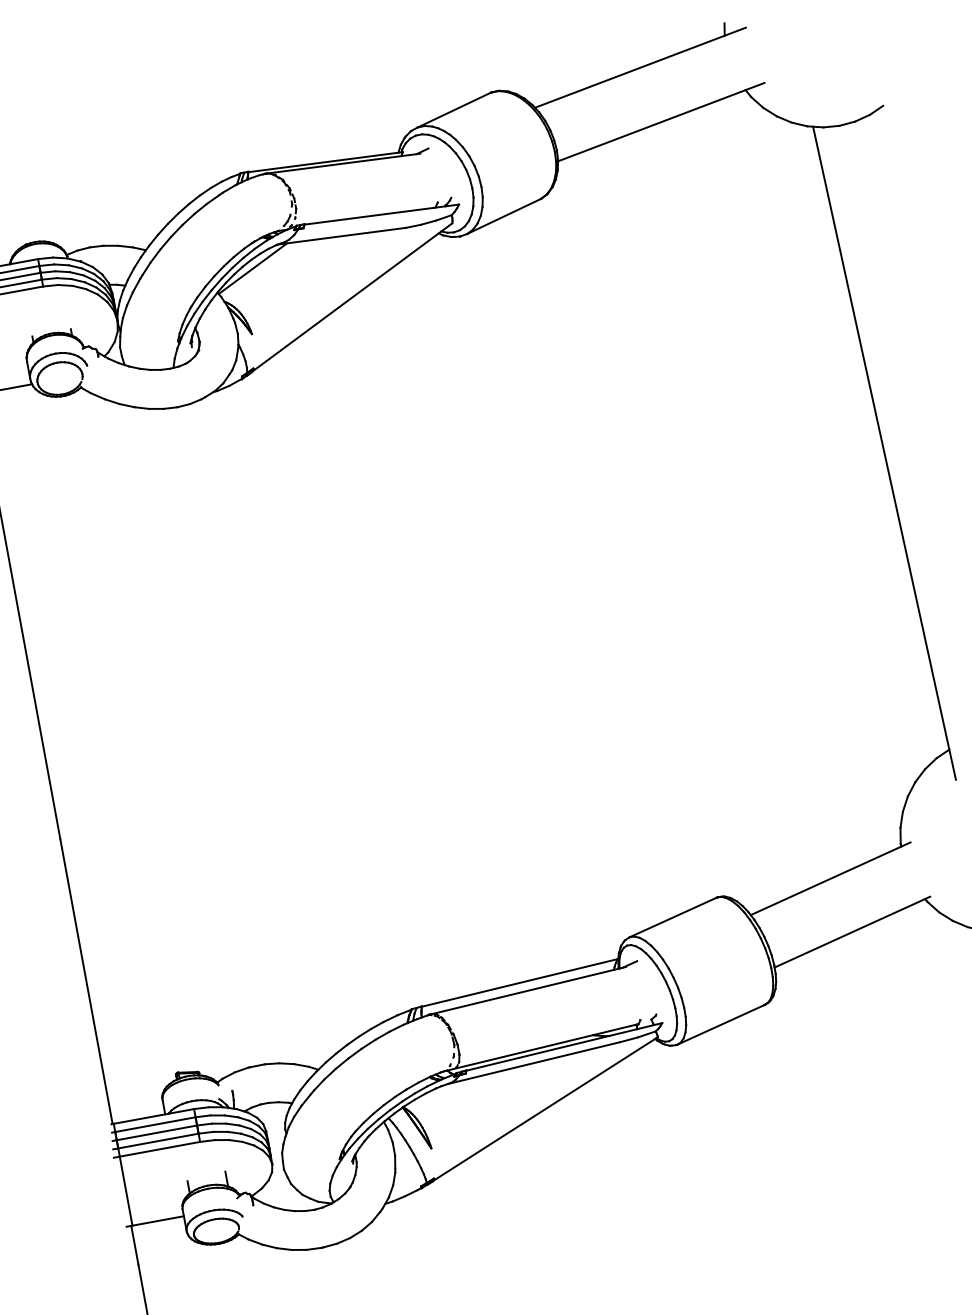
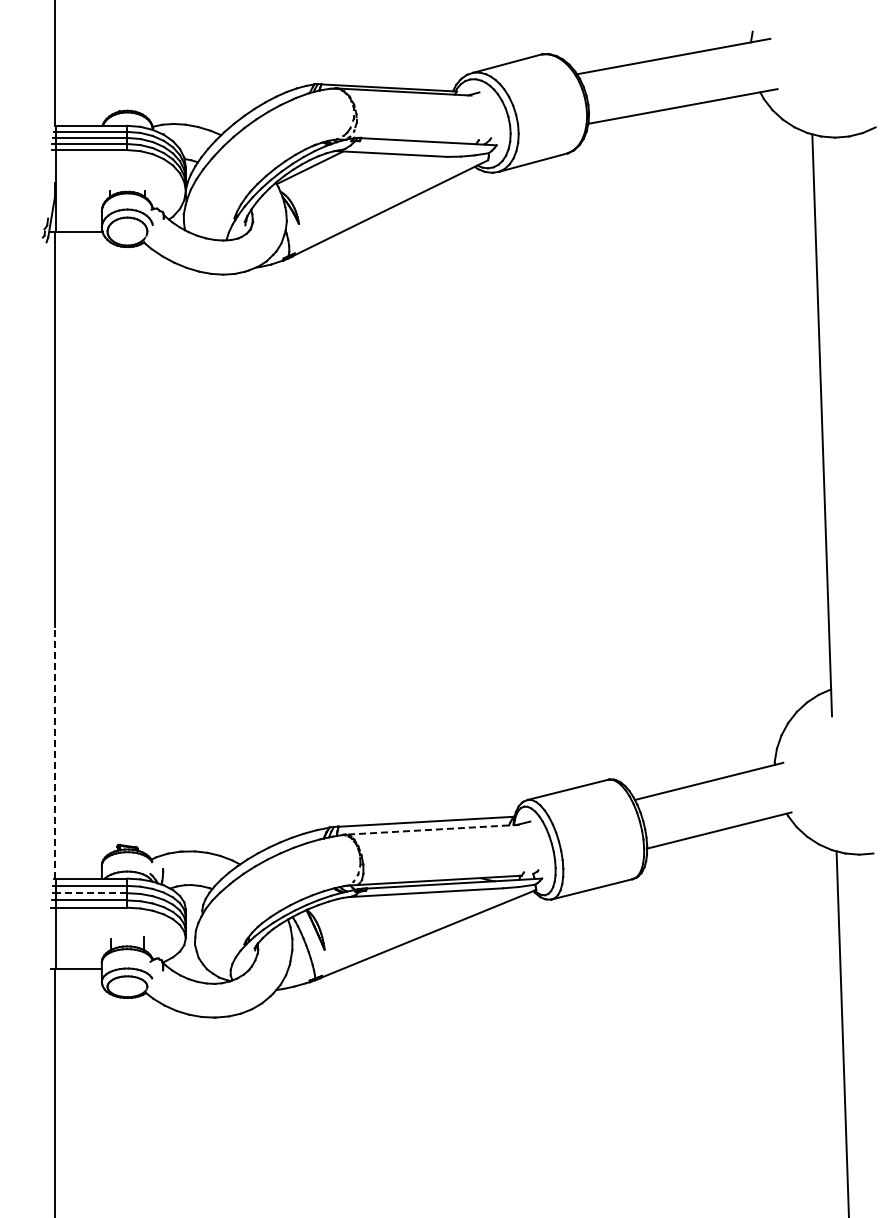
line: (86, 981) -> (55, 752), solid -> dashed
line: (527, 990) -> (431, 829), solid -> dashed
line: (156, 1133) -> (91, 893), solid -> dashed

